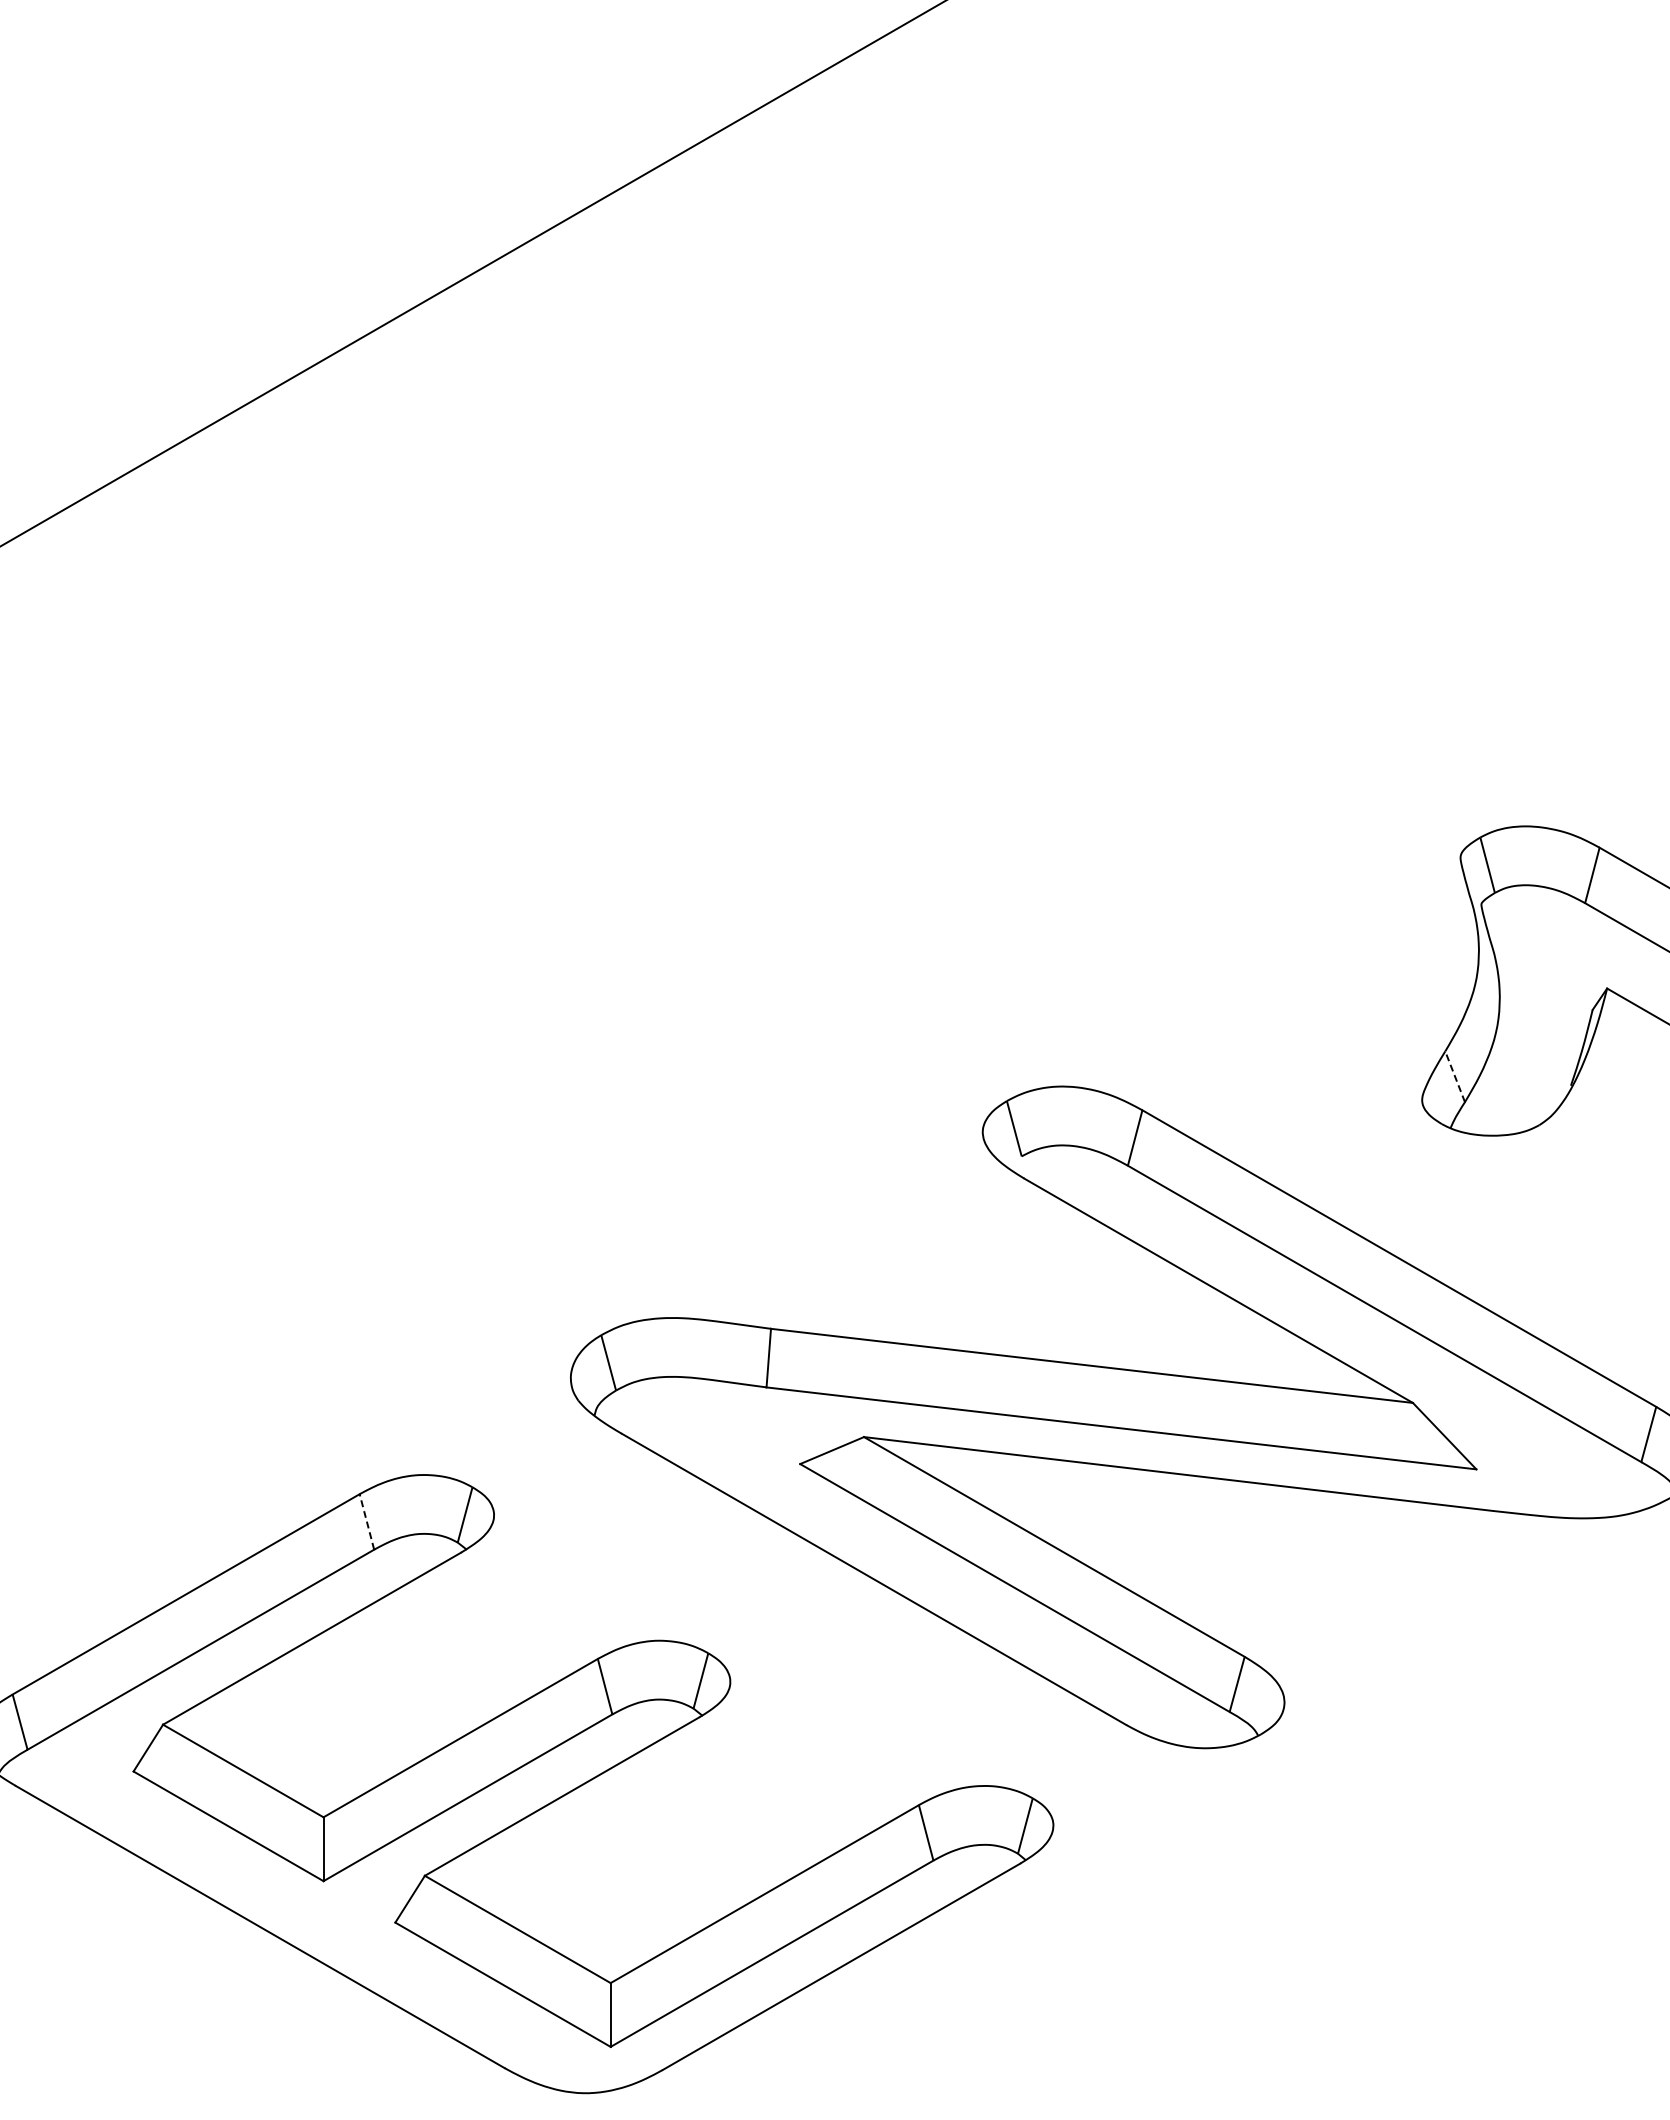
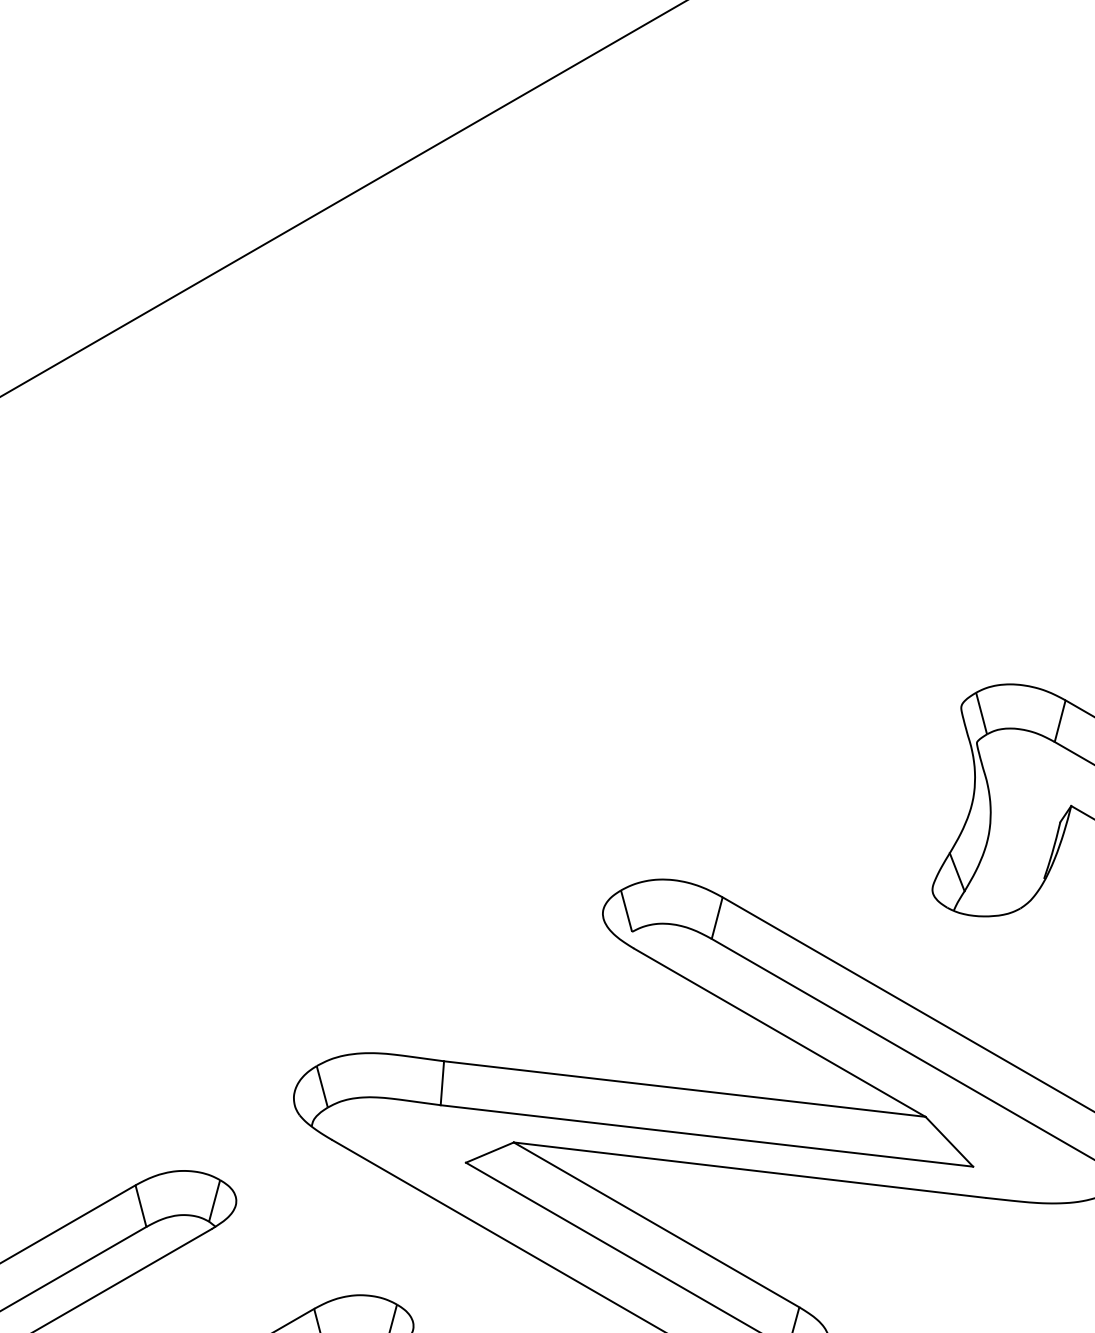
line: (1454, 1076) -> (956, 872), dashed -> solid
line: (366, 1521) -> (140, 1205), dashed -> solid

